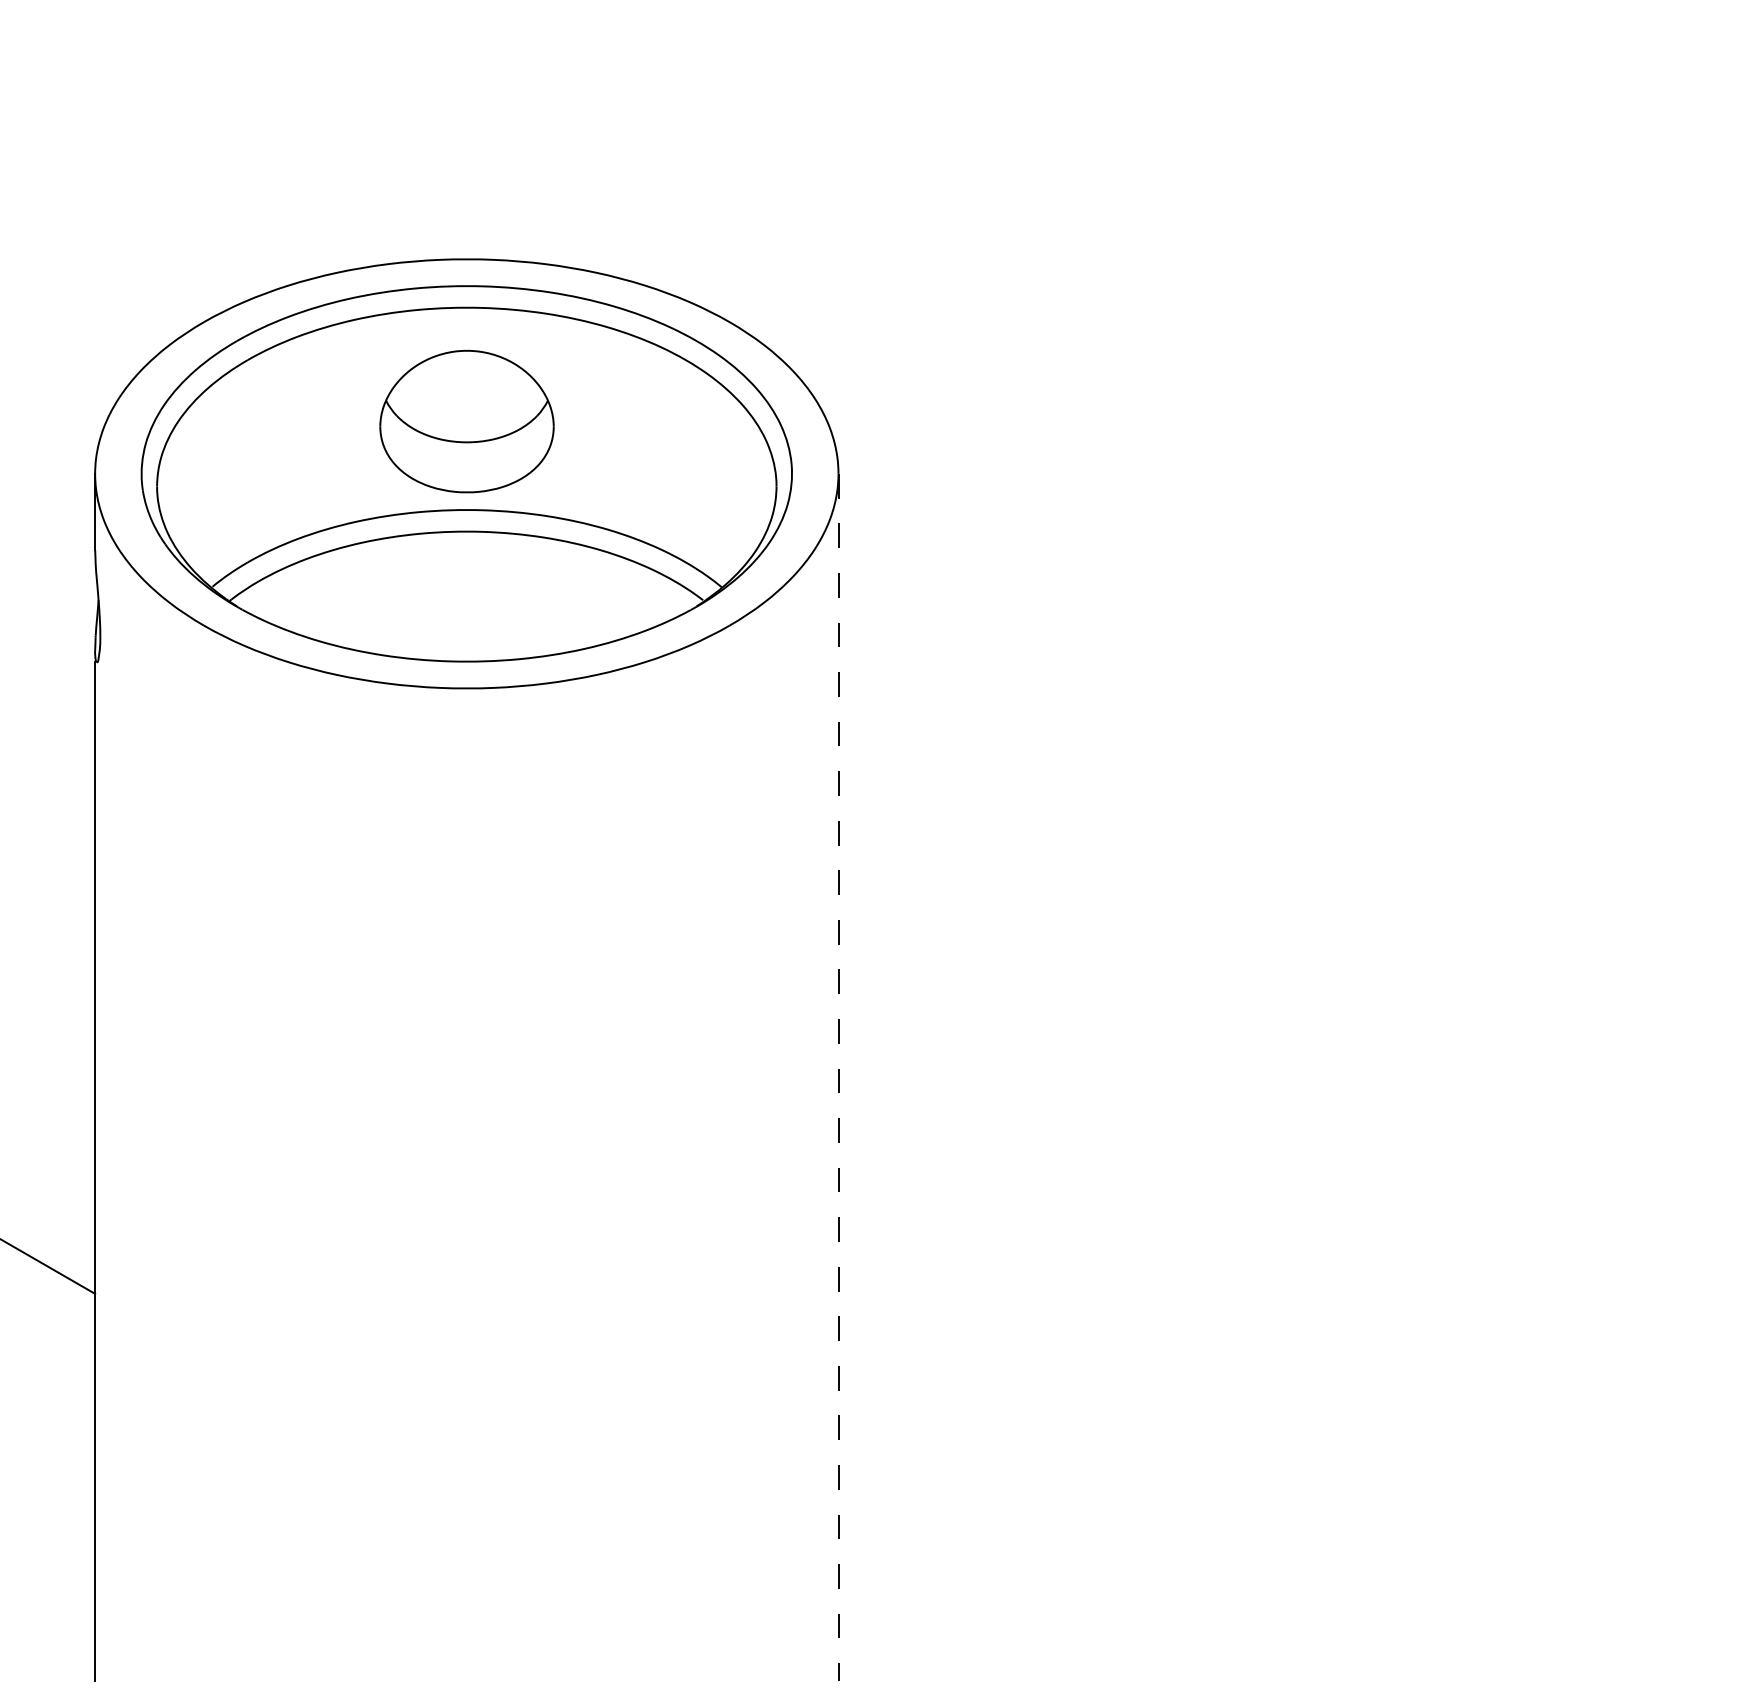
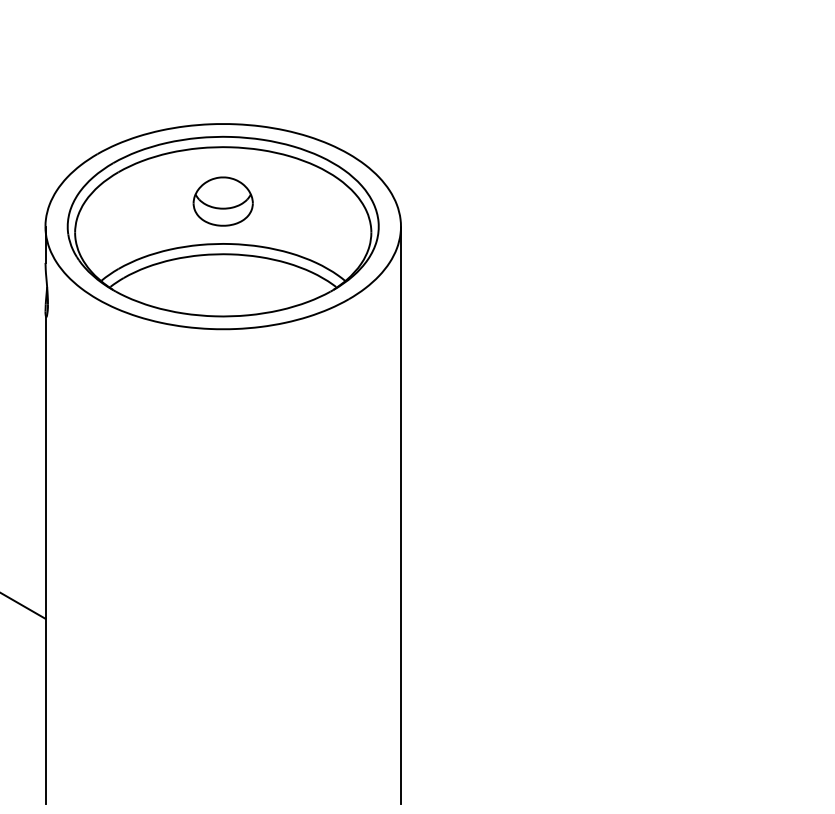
part: (465, 421) -> (222, 201), size x0.71
line: (839, 1077) -> (401, 515), dashed -> solid

